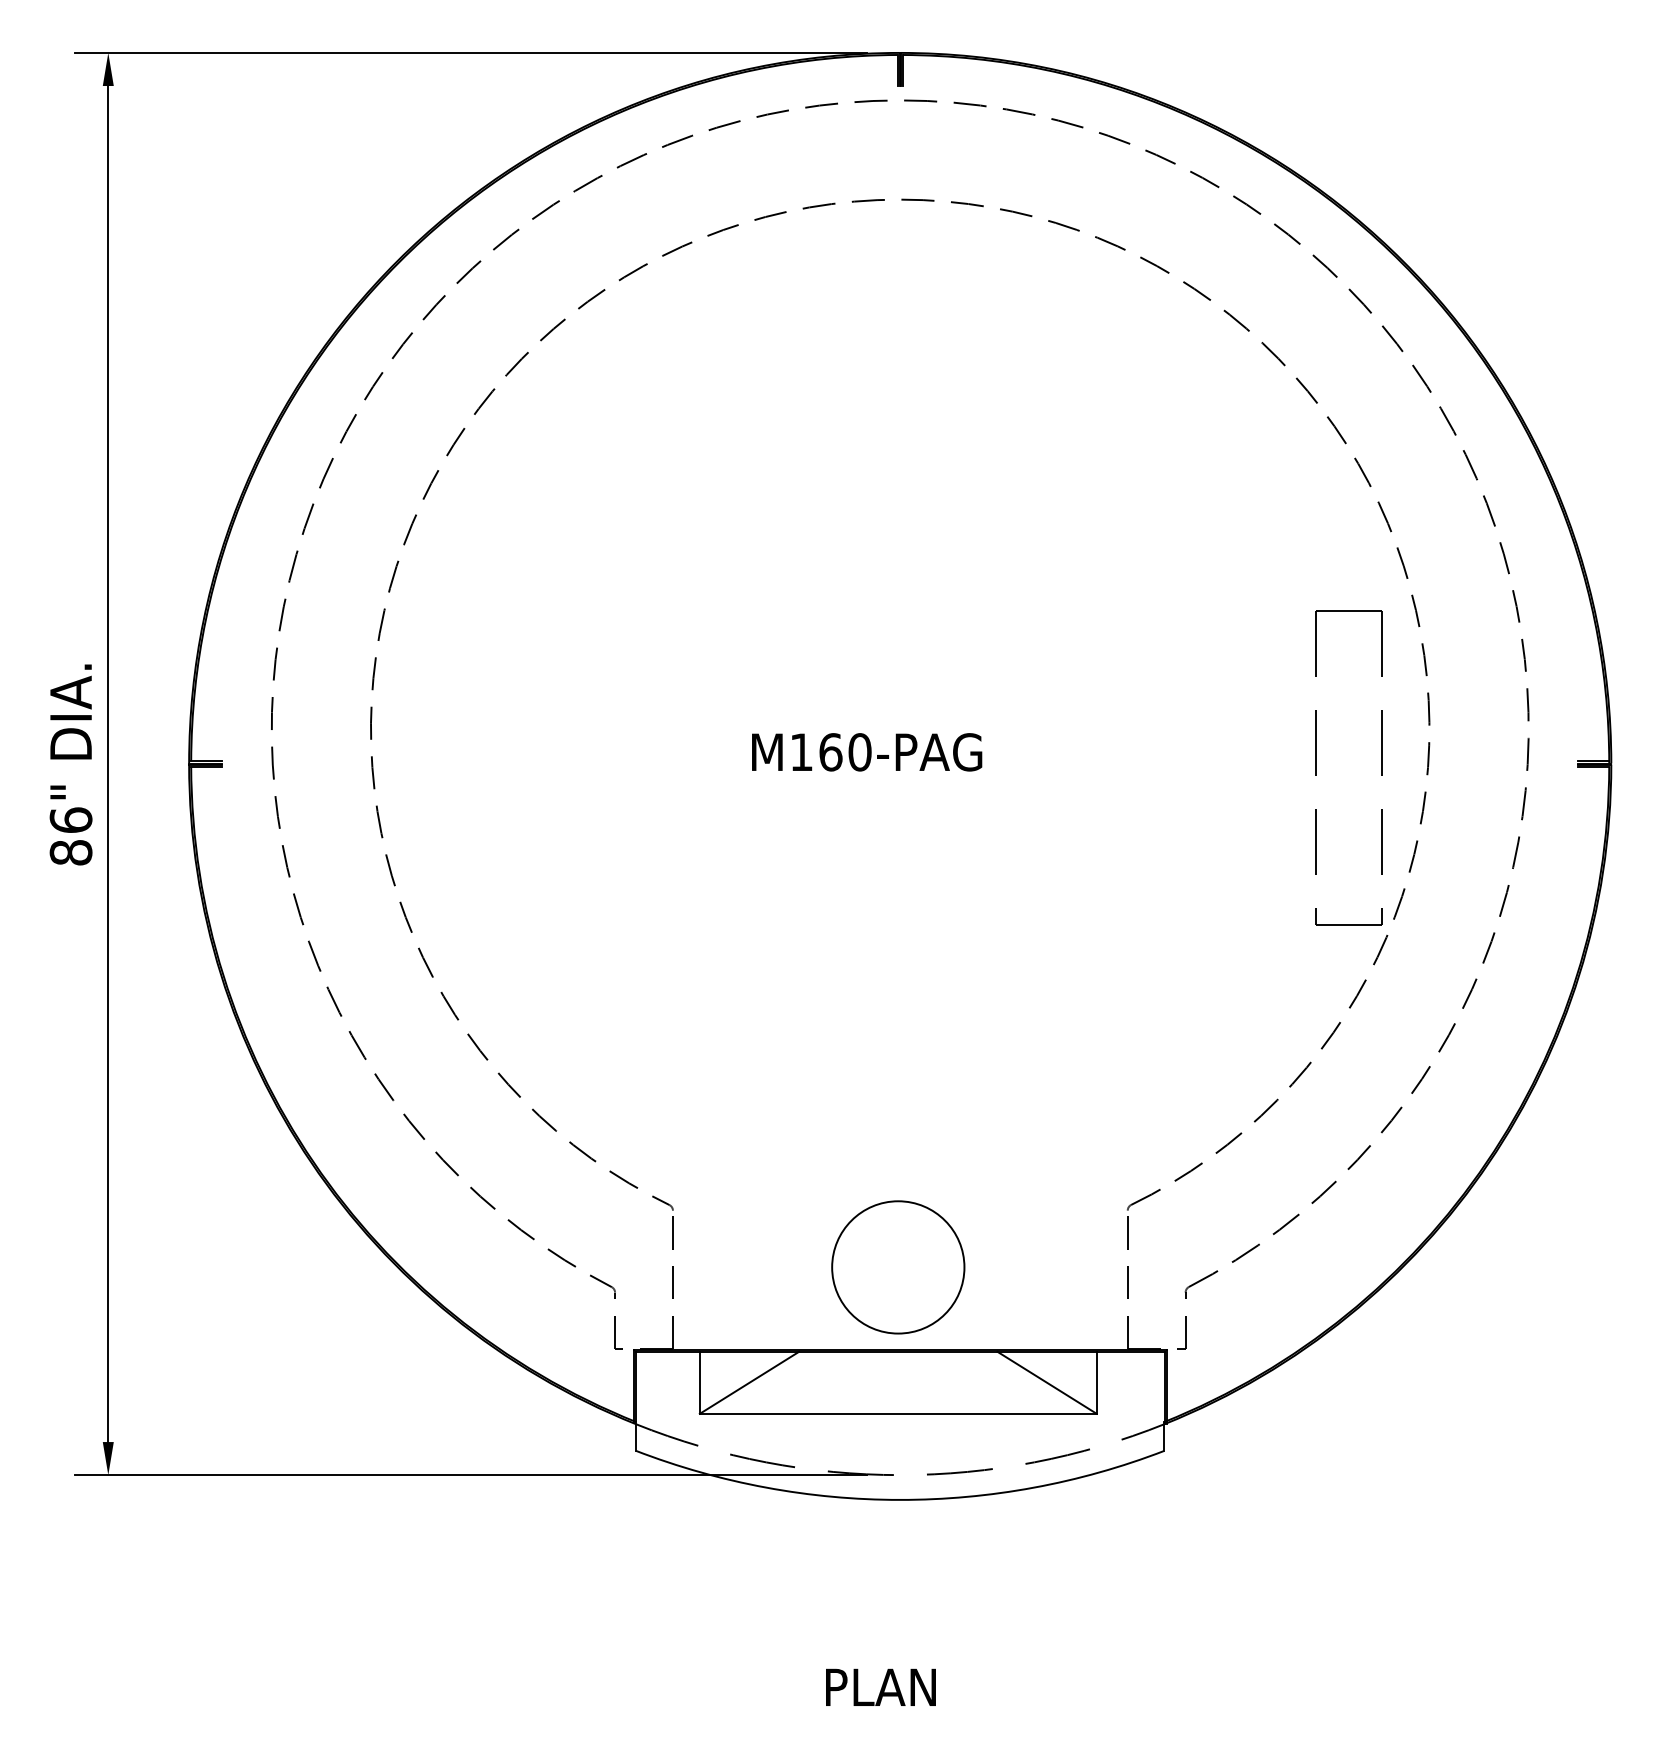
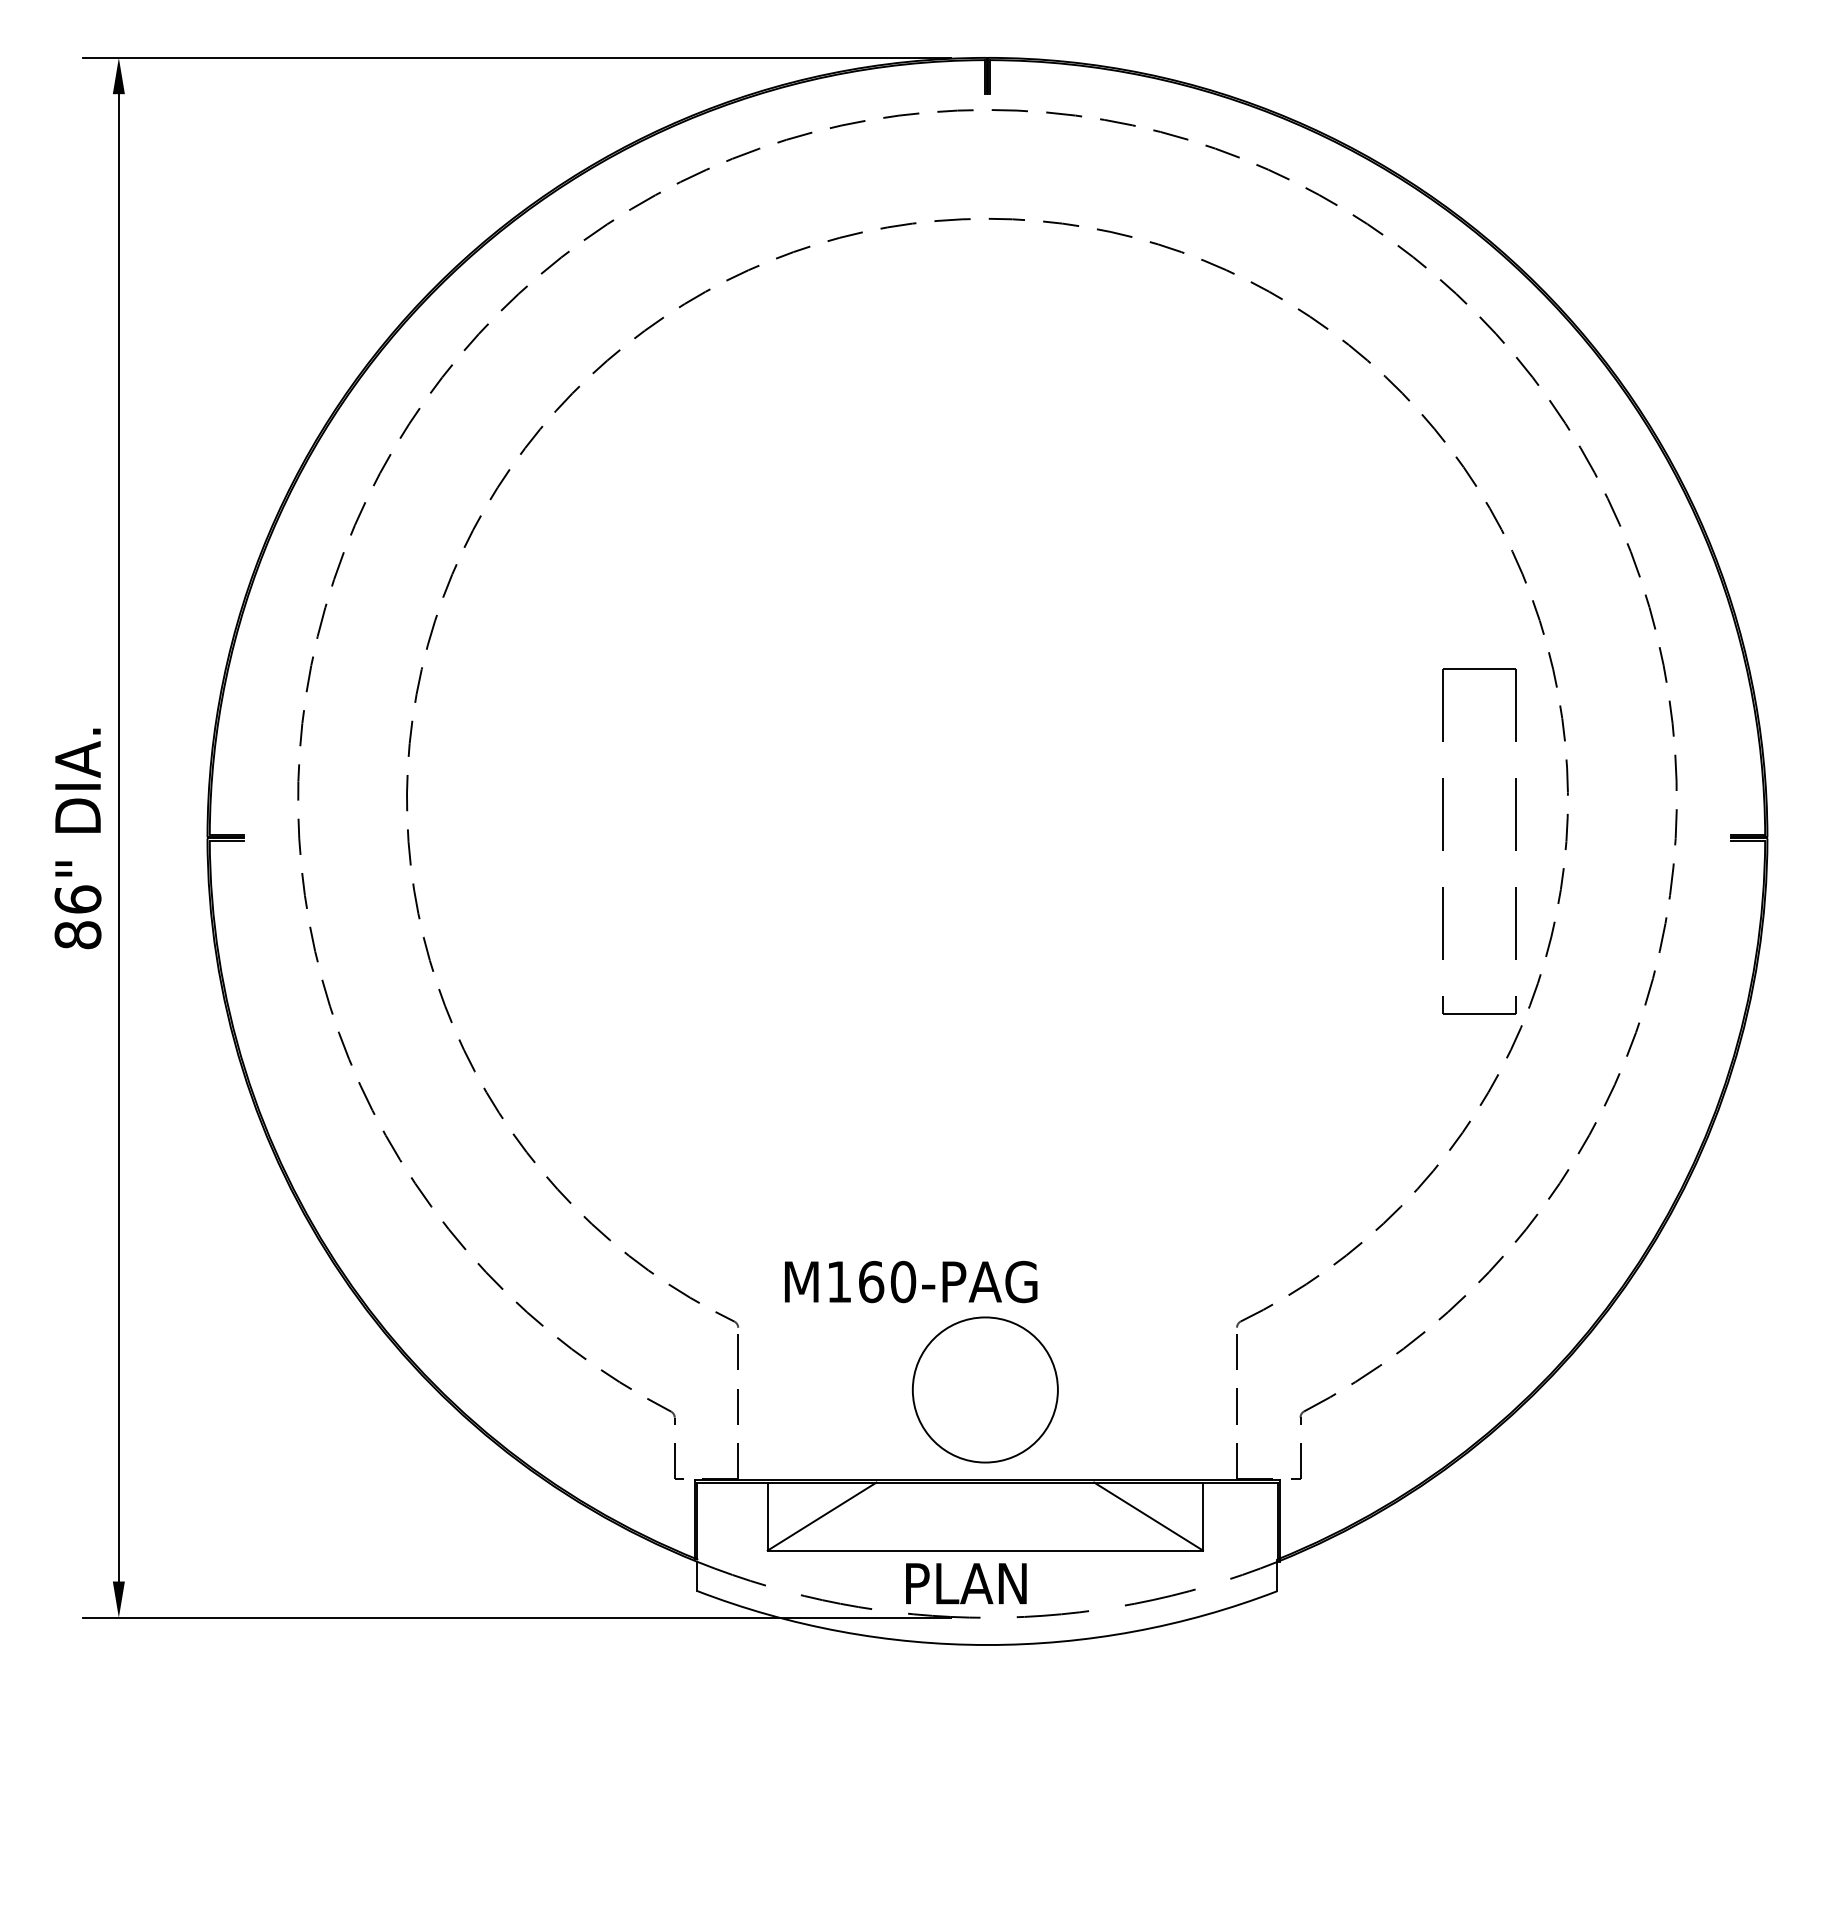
text: (867, 751) -> (911, 1281), moved
text: (881, 1687) -> (966, 1583), moved

